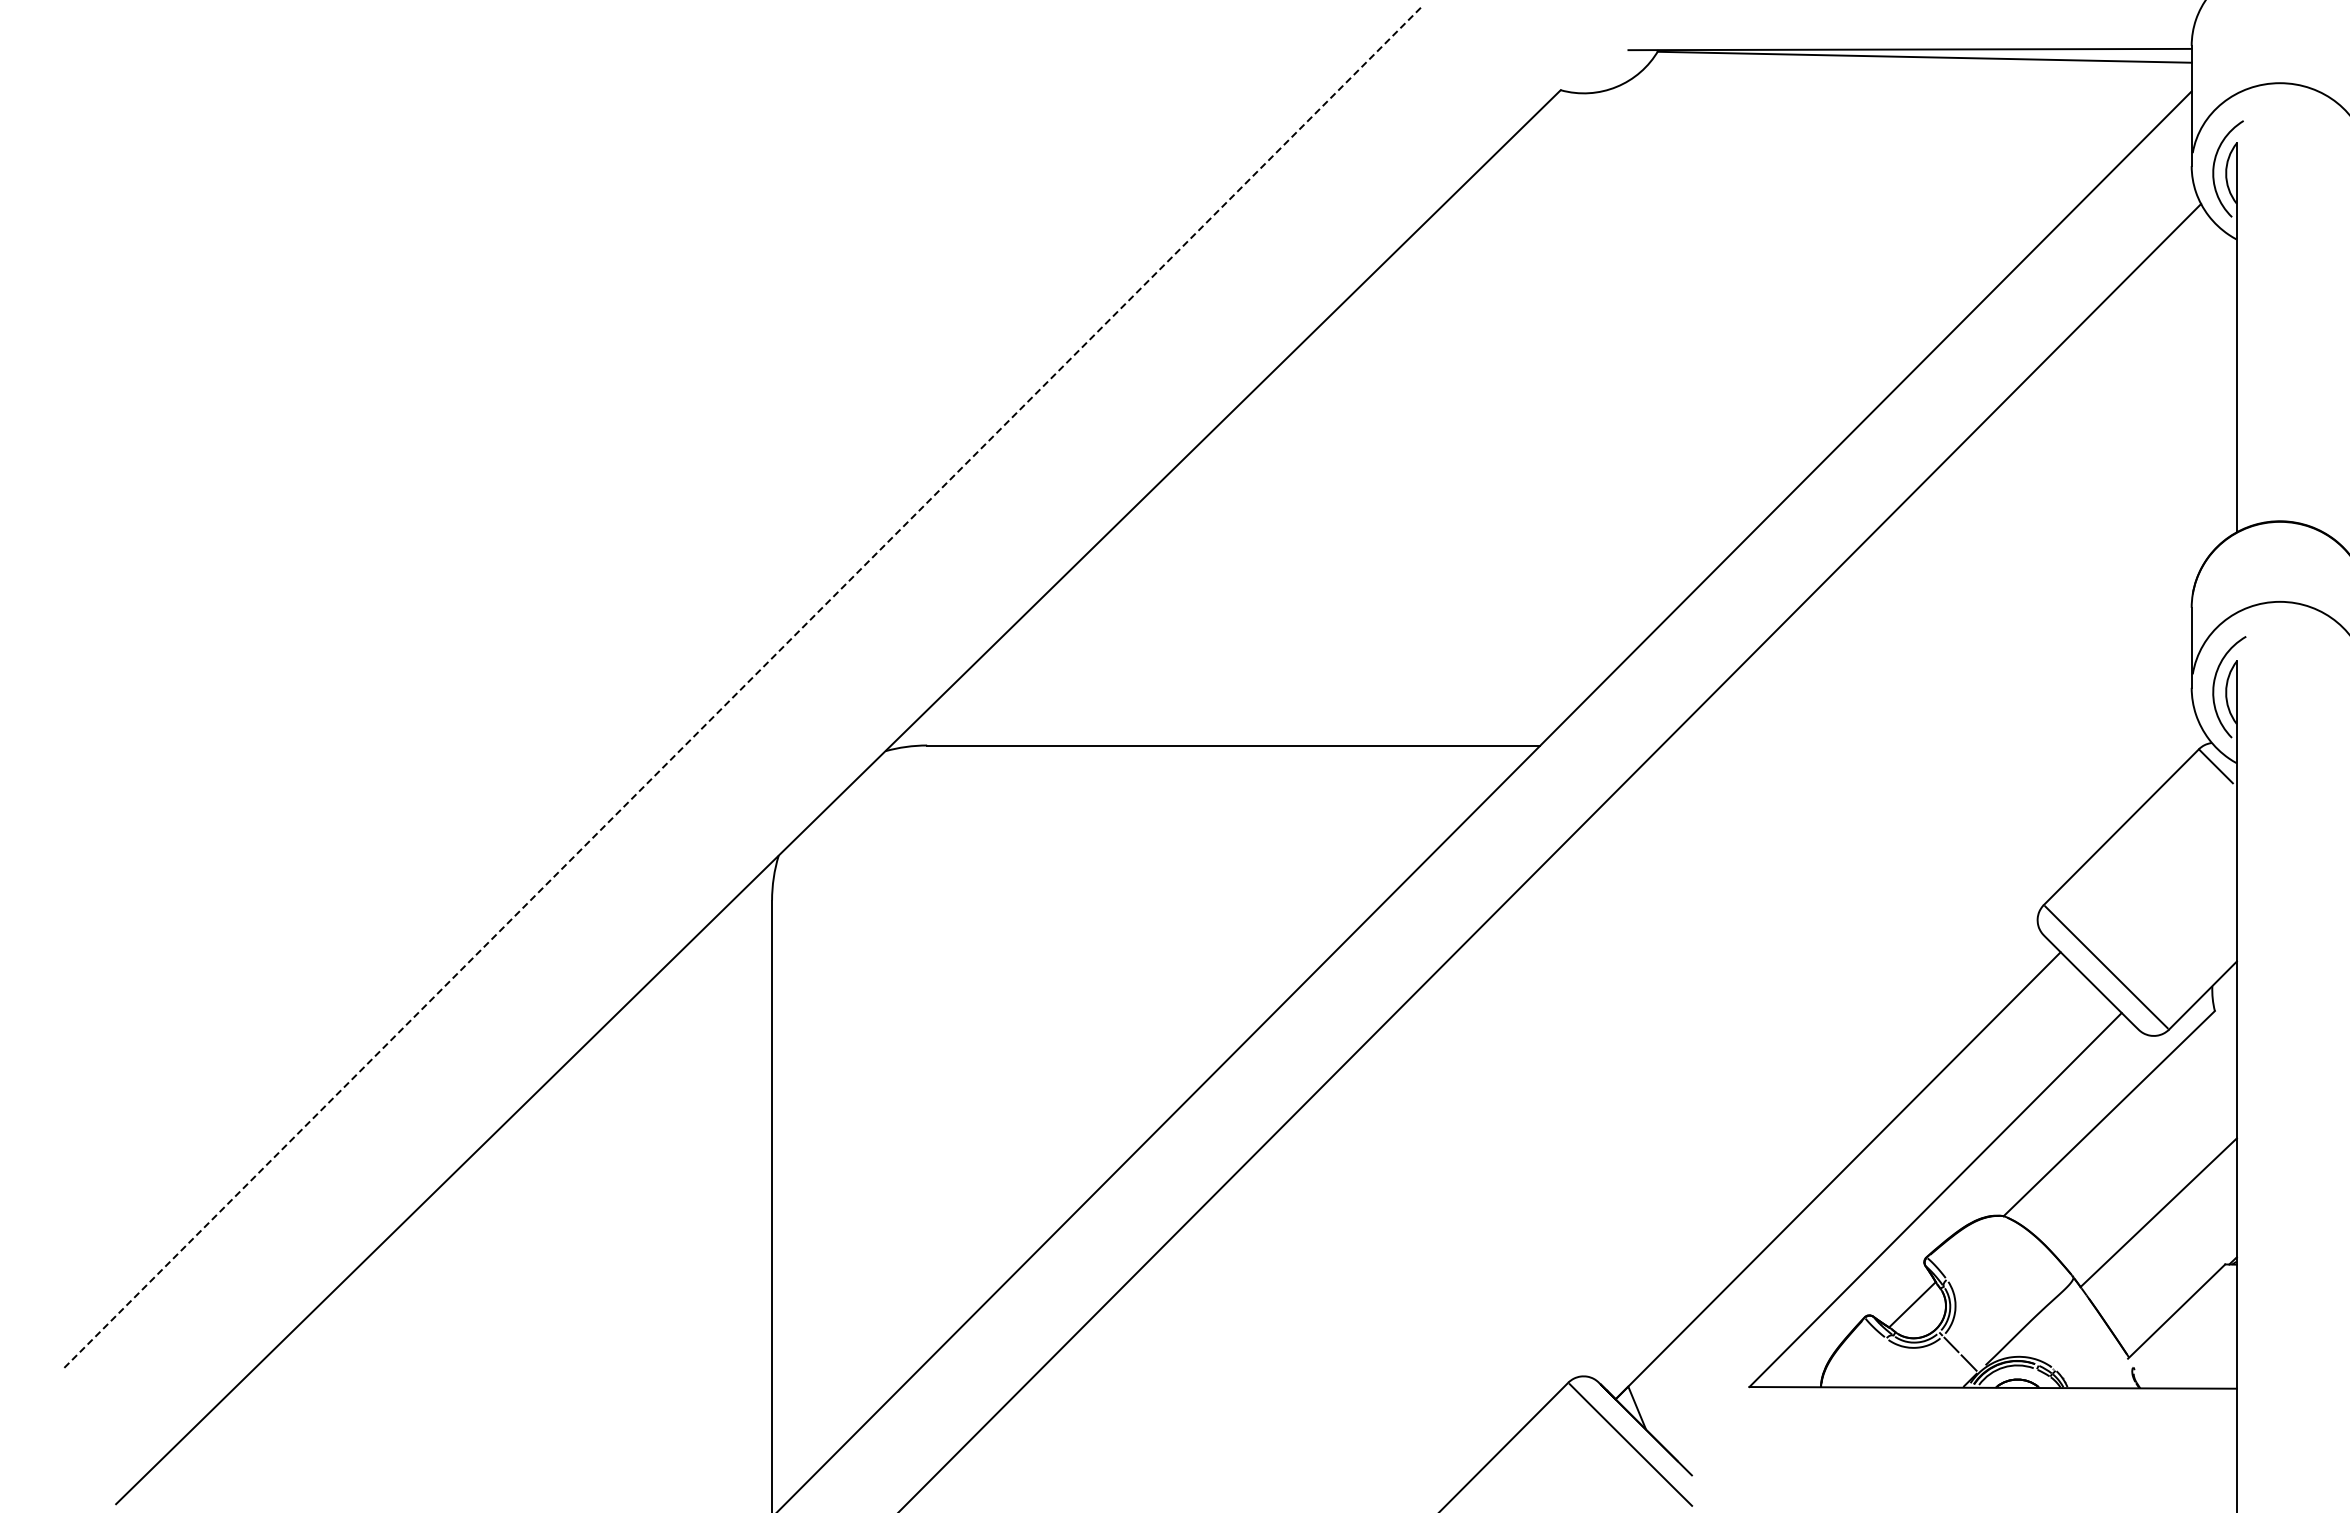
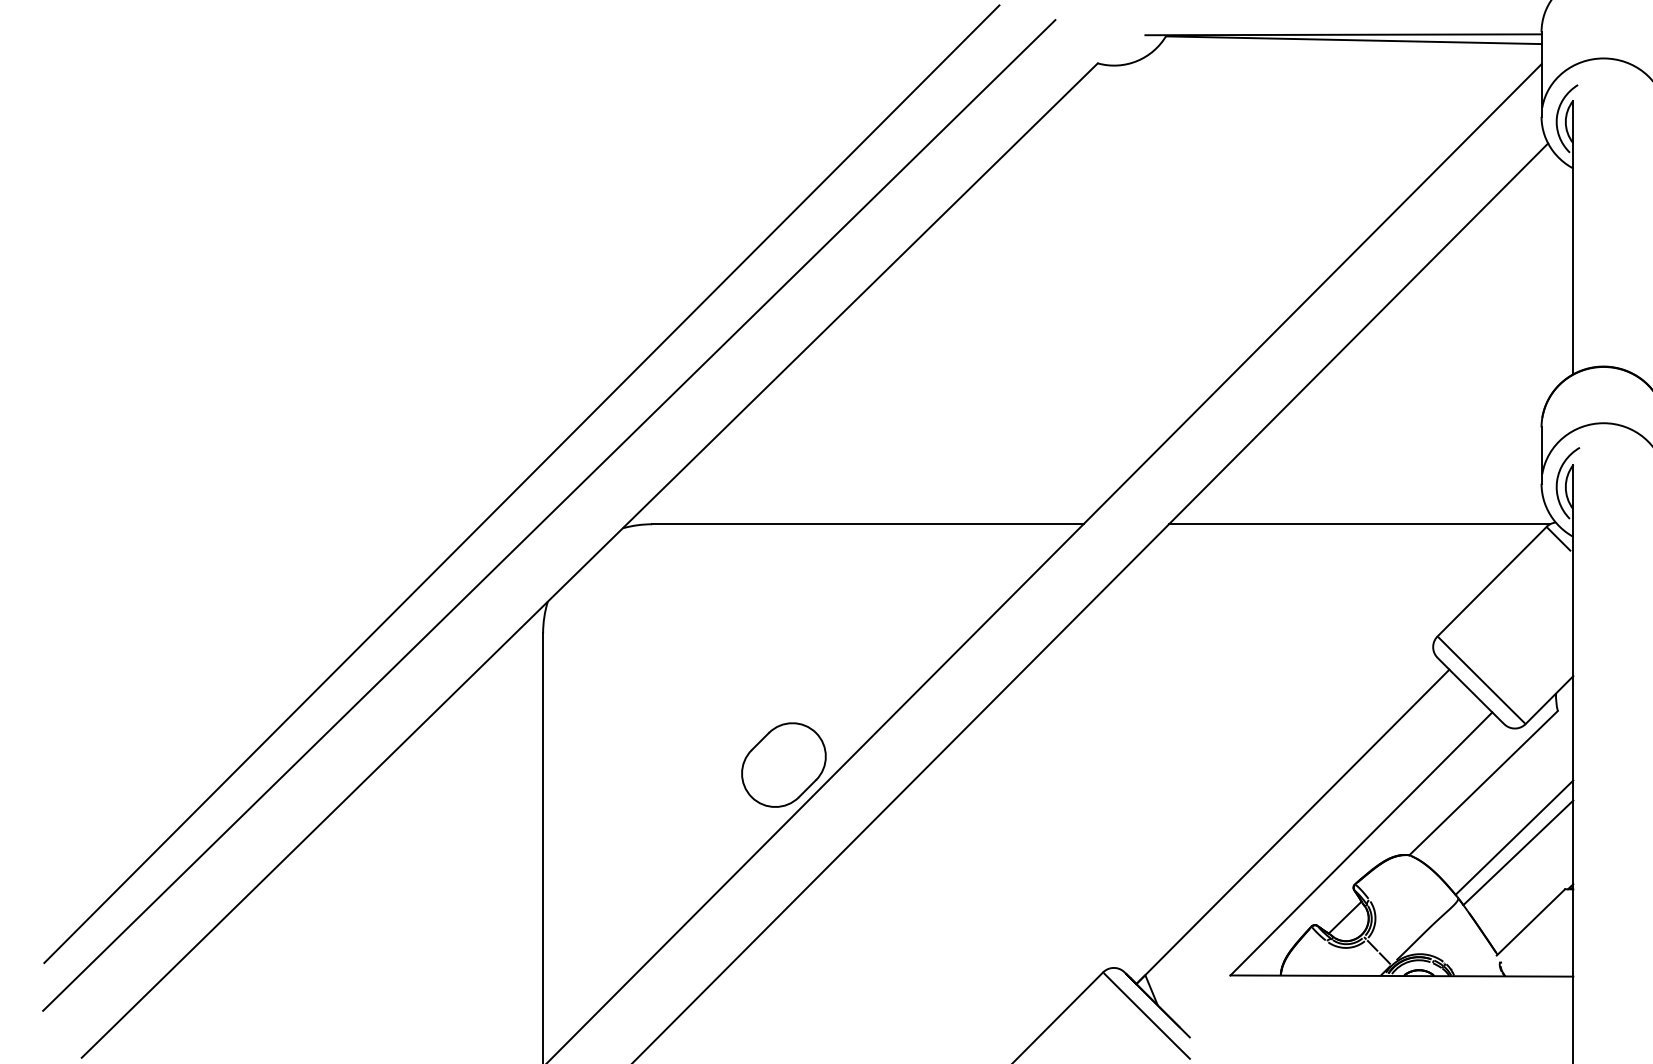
line: (741, 688) -> (521, 484), dashed -> solid
line: (780, 732) -> (549, 515), added
line: (1932, 745) -> (1359, 524), added
part: (1114, 1087) -> (783, 764), added
line: (2152, 1190) -> (1513, 837), added

